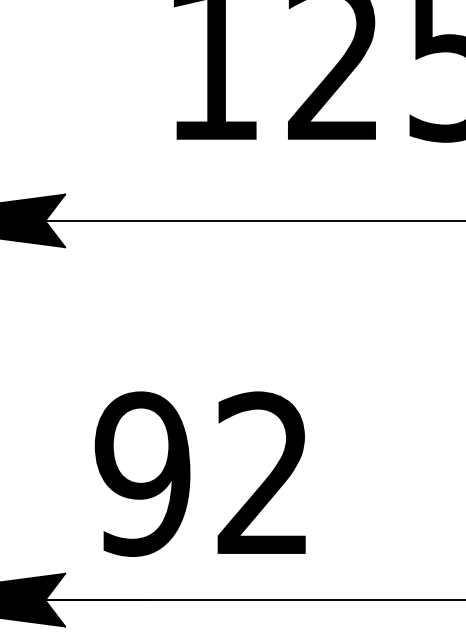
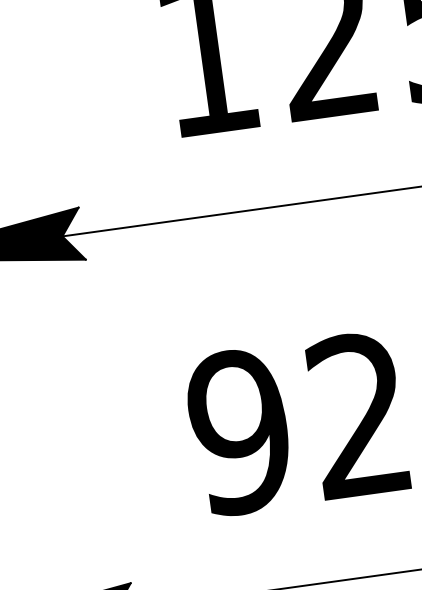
text: (199, 473) -> (295, 423), moved

